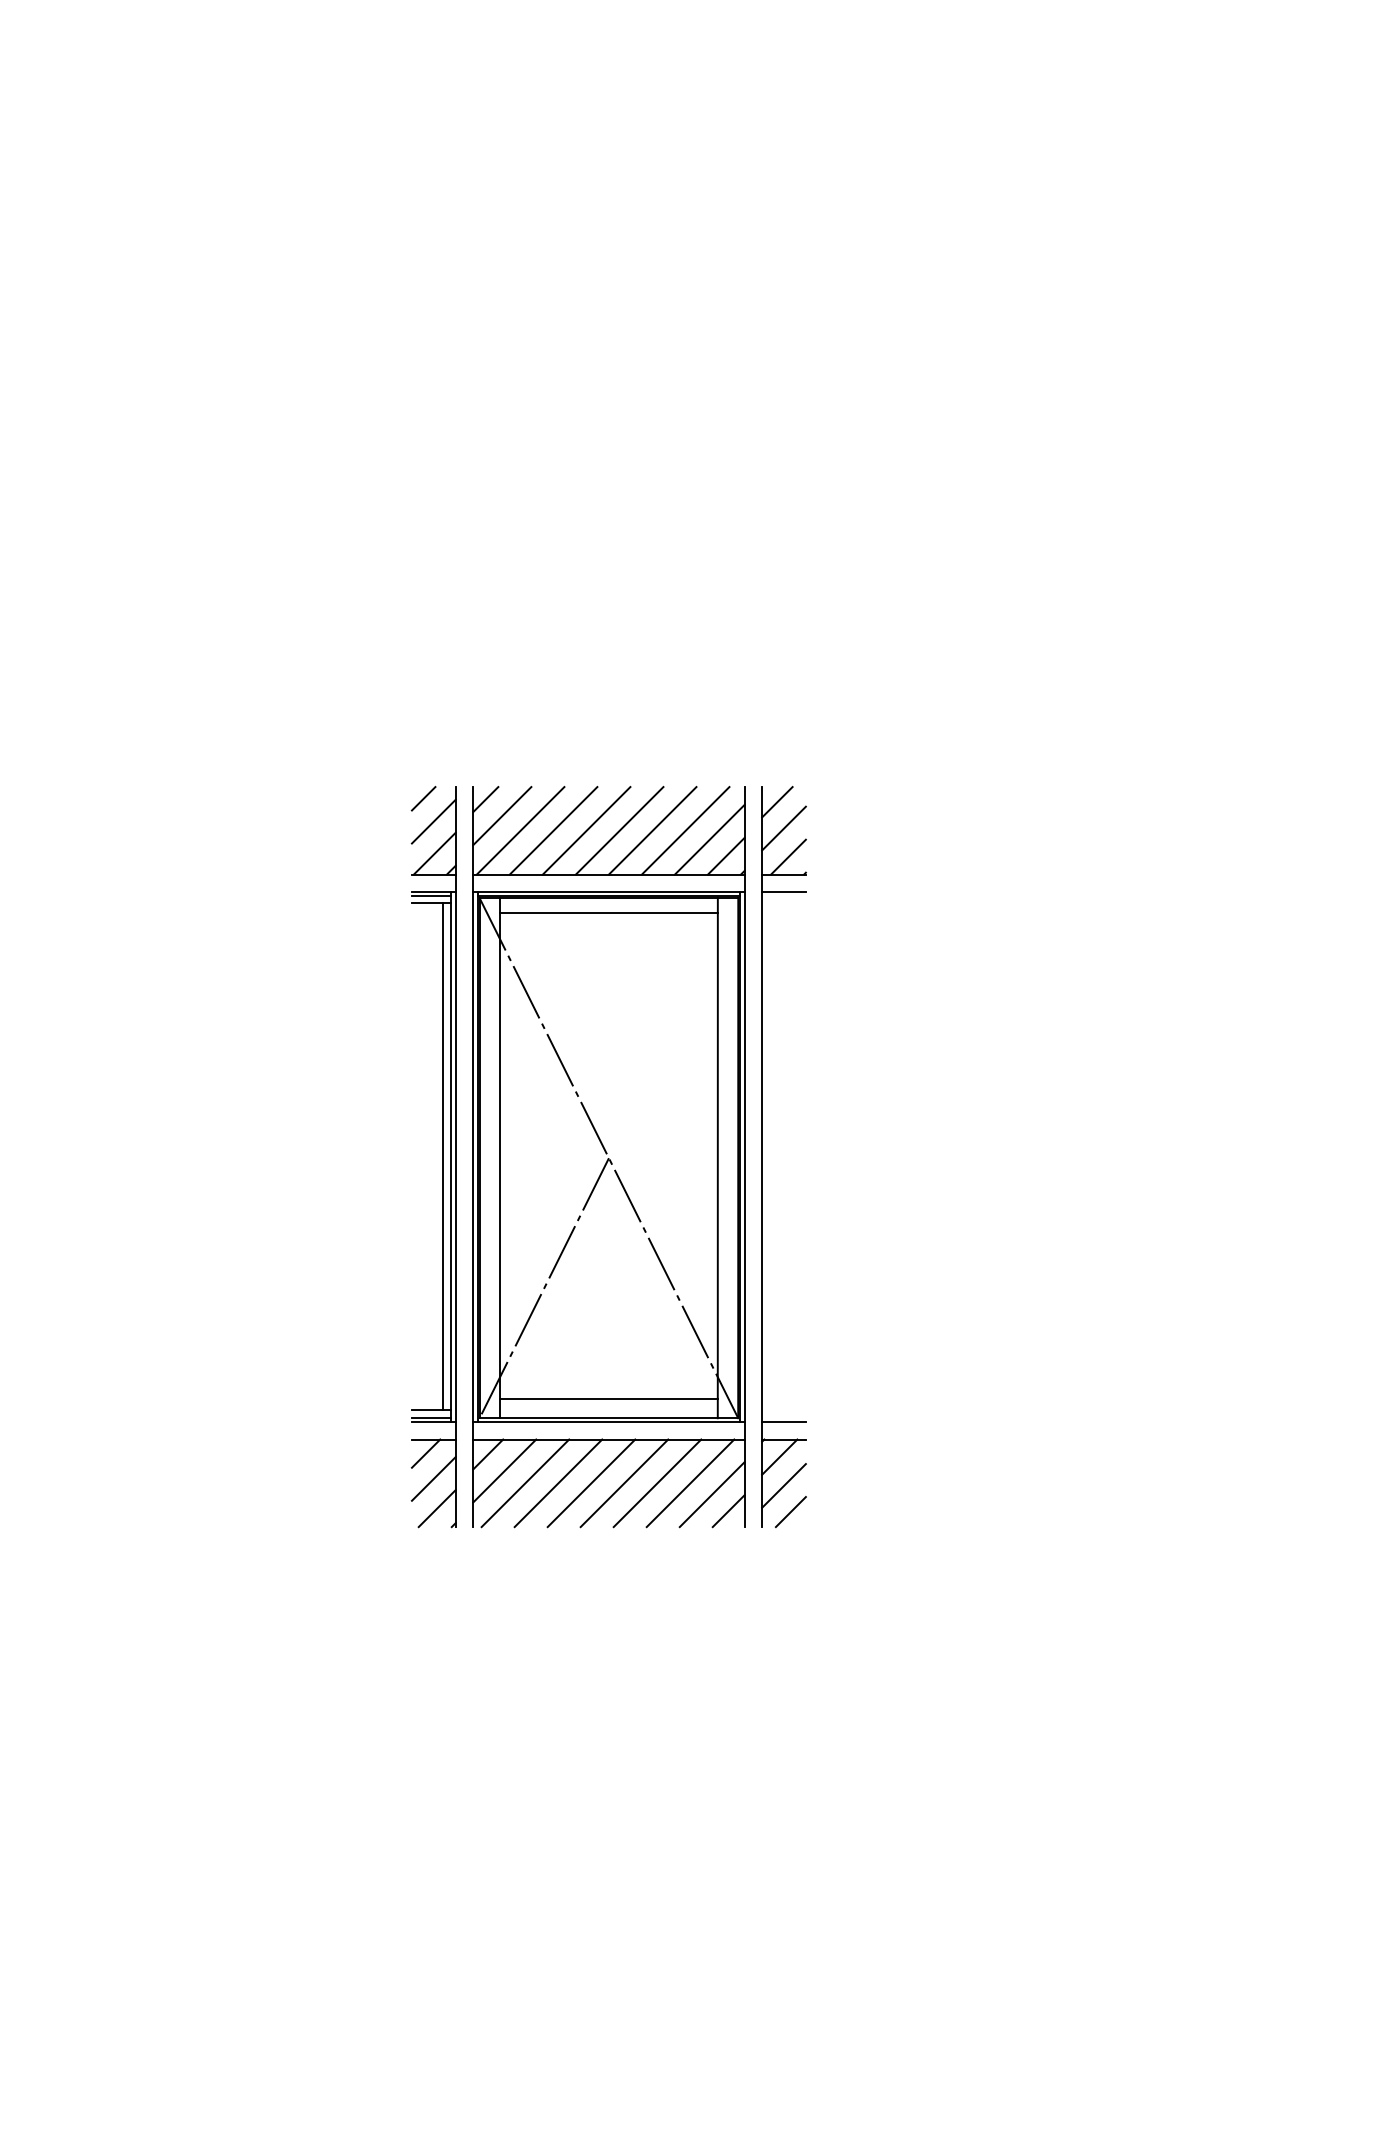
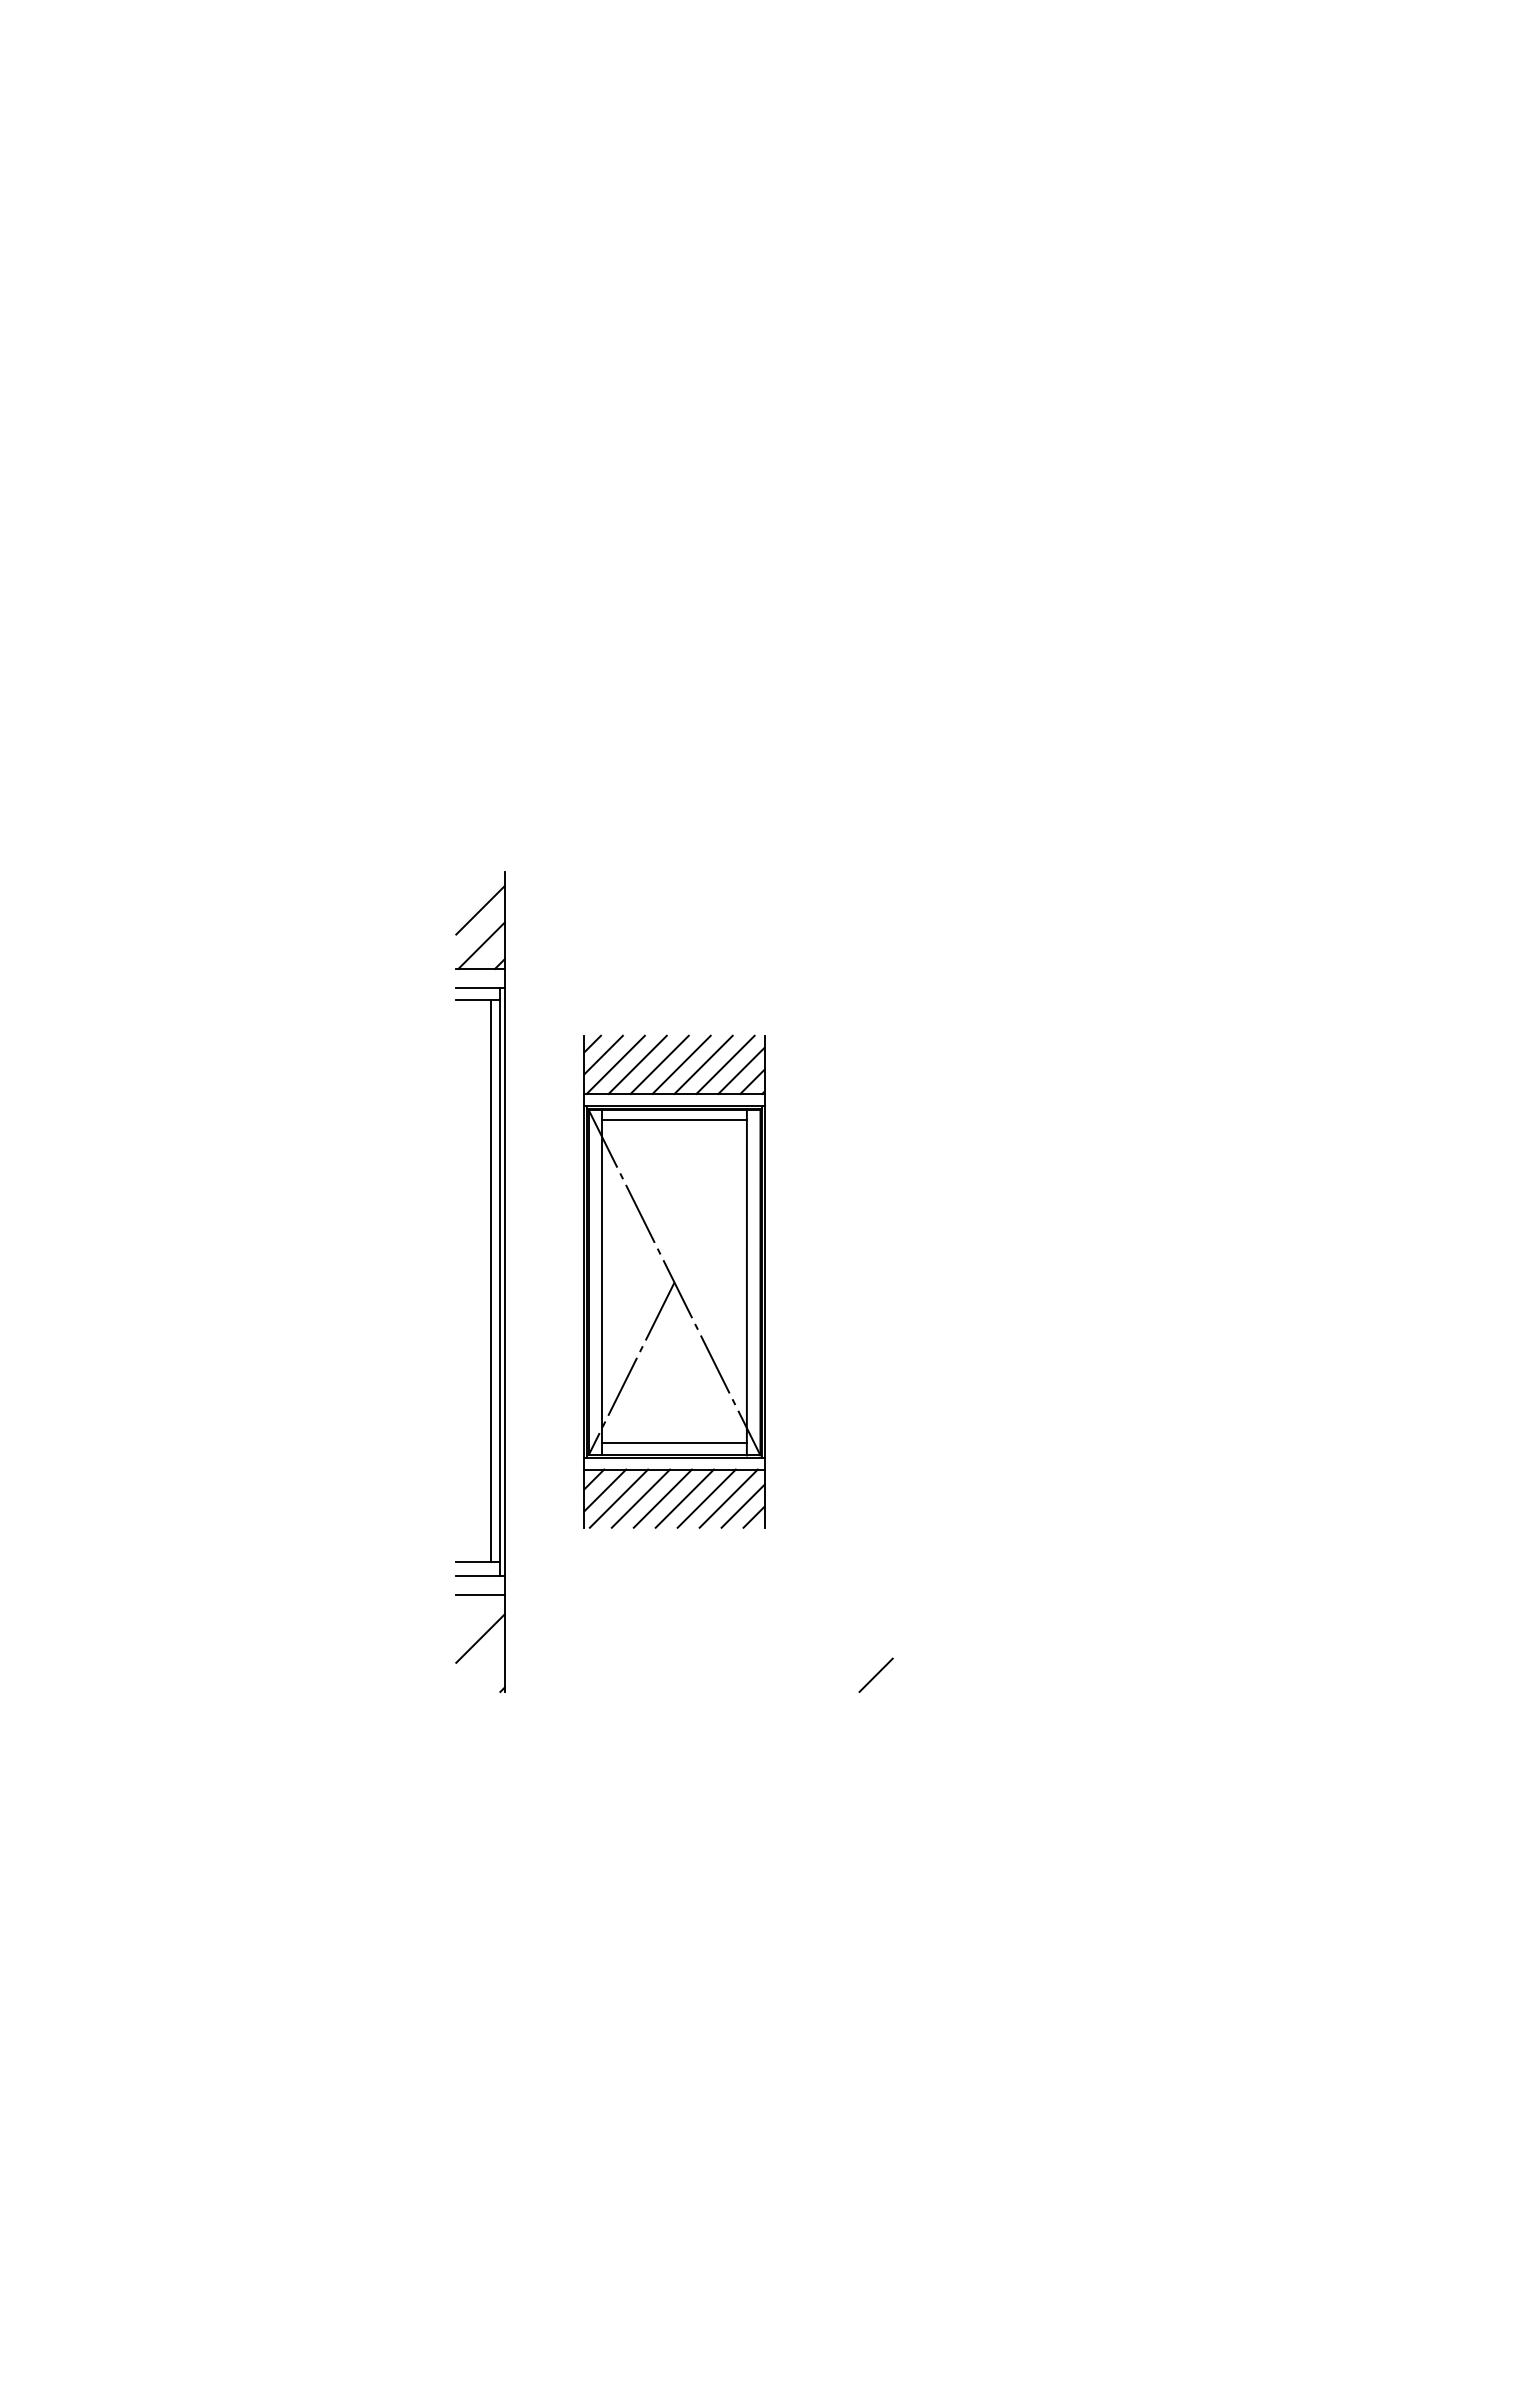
line: (423, 798) -> (469, 884), removed
line: (431, 896) -> (477, 993), removed
part: (608, 1156) -> (674, 1281), size x0.6
part: (762, 1156) -> (844, 1281), removed
line: (431, 1418) -> (477, 1571), removed
line: (425, 1453) -> (471, 1610), removed
line: (436, 1507) -> (483, 1670), removed

